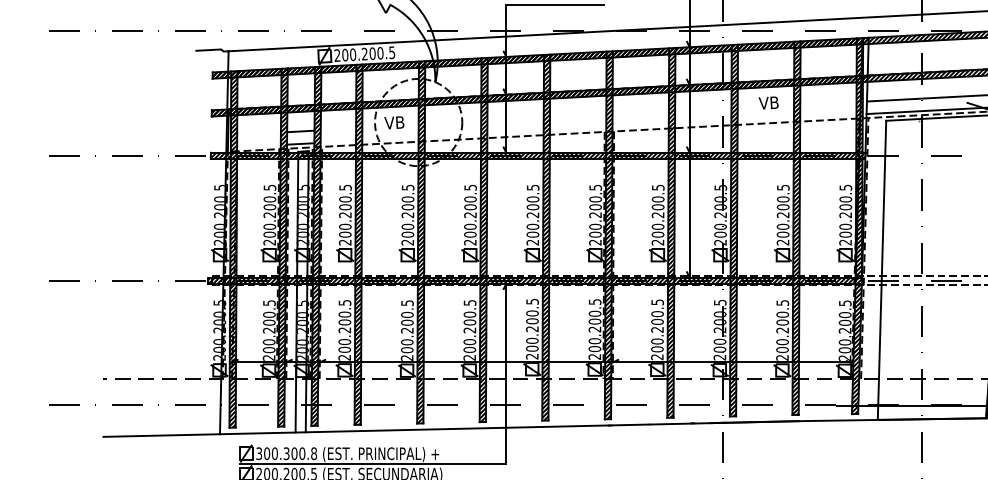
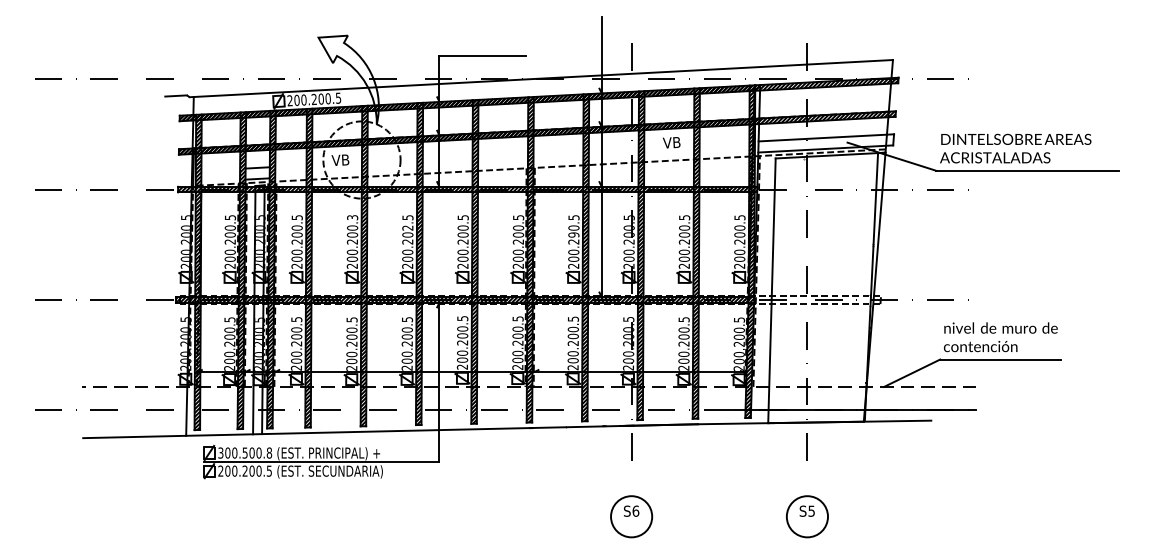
text: (406, 187) -> (351, 217), 200.200.5 -> 200.200.3
text: (470, 198) -> (407, 227), 200.200.5 -> 200.202.5
text: (657, 206) -> (573, 234), 200.200.5 -> 200.290.5
text: (285, 453) -> (244, 452), 300.300.8 -> 300.500.8

